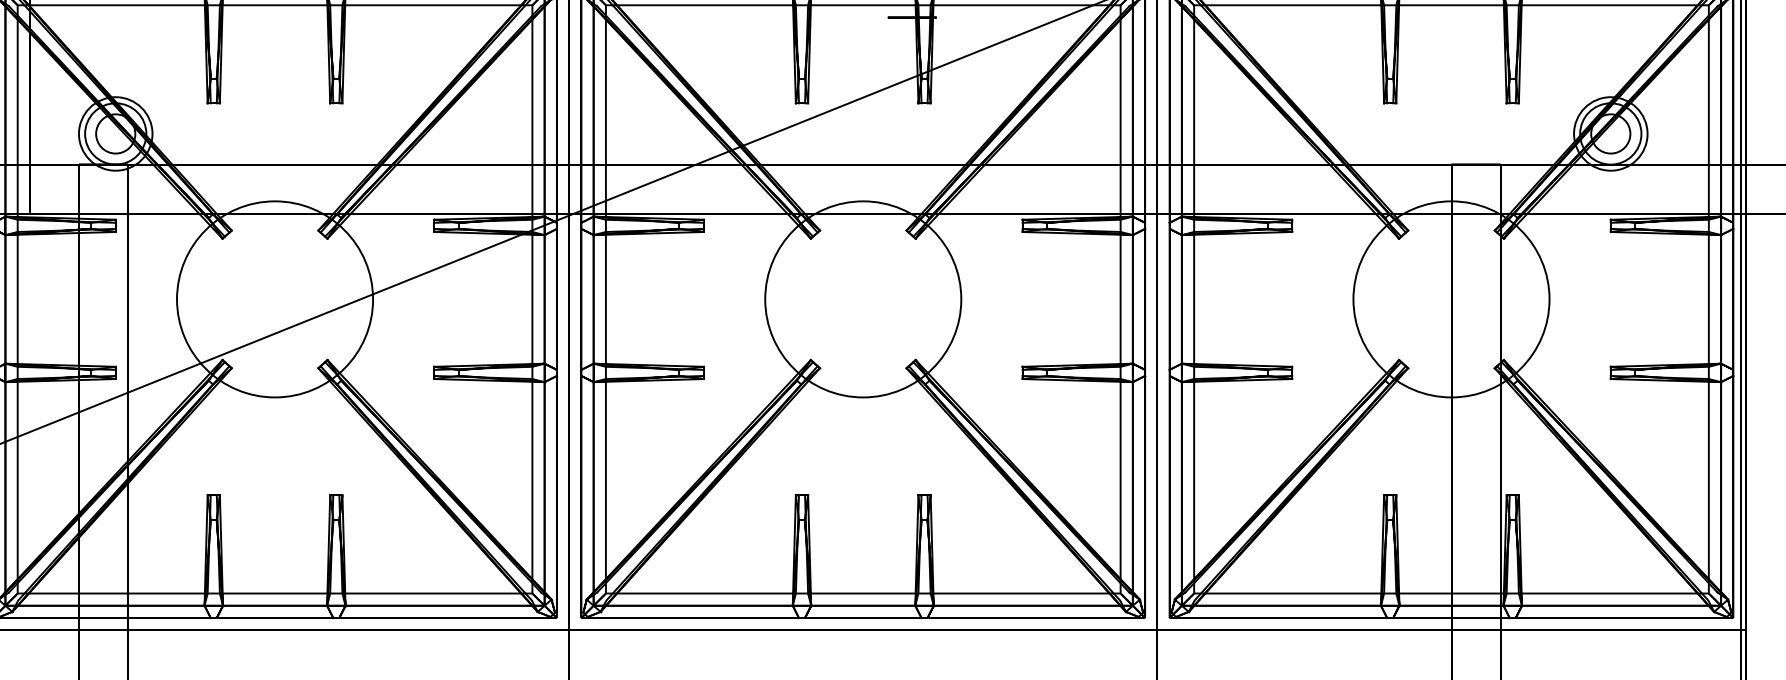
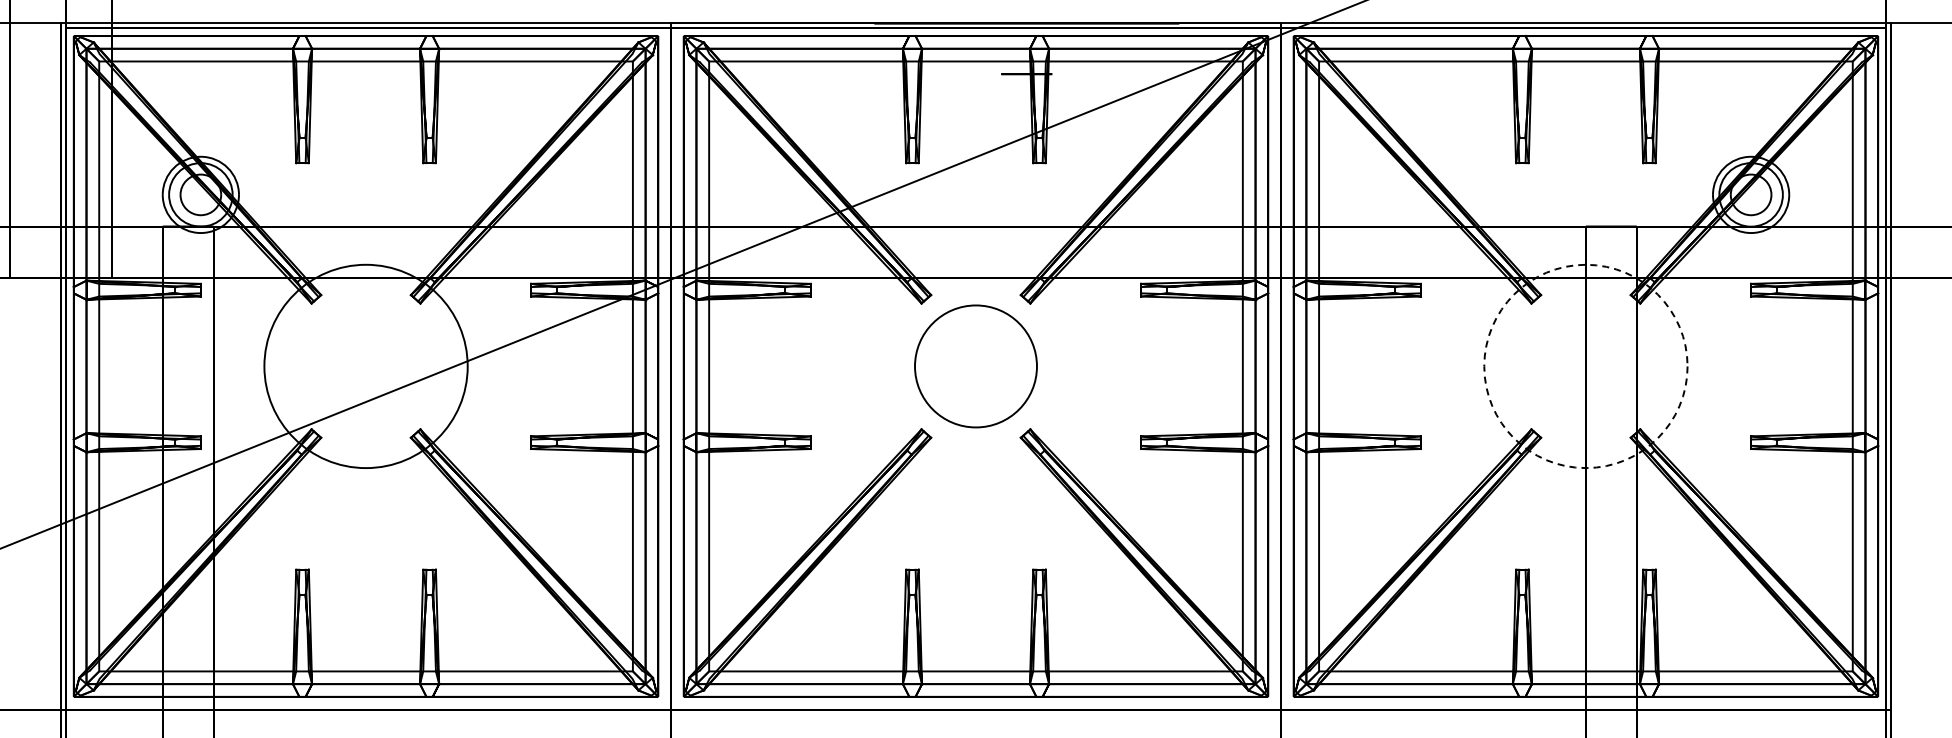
circle: (862, 299) -> (975, 366), size x0.6
circle: (1451, 299) -> (1585, 366), solid -> dashed

